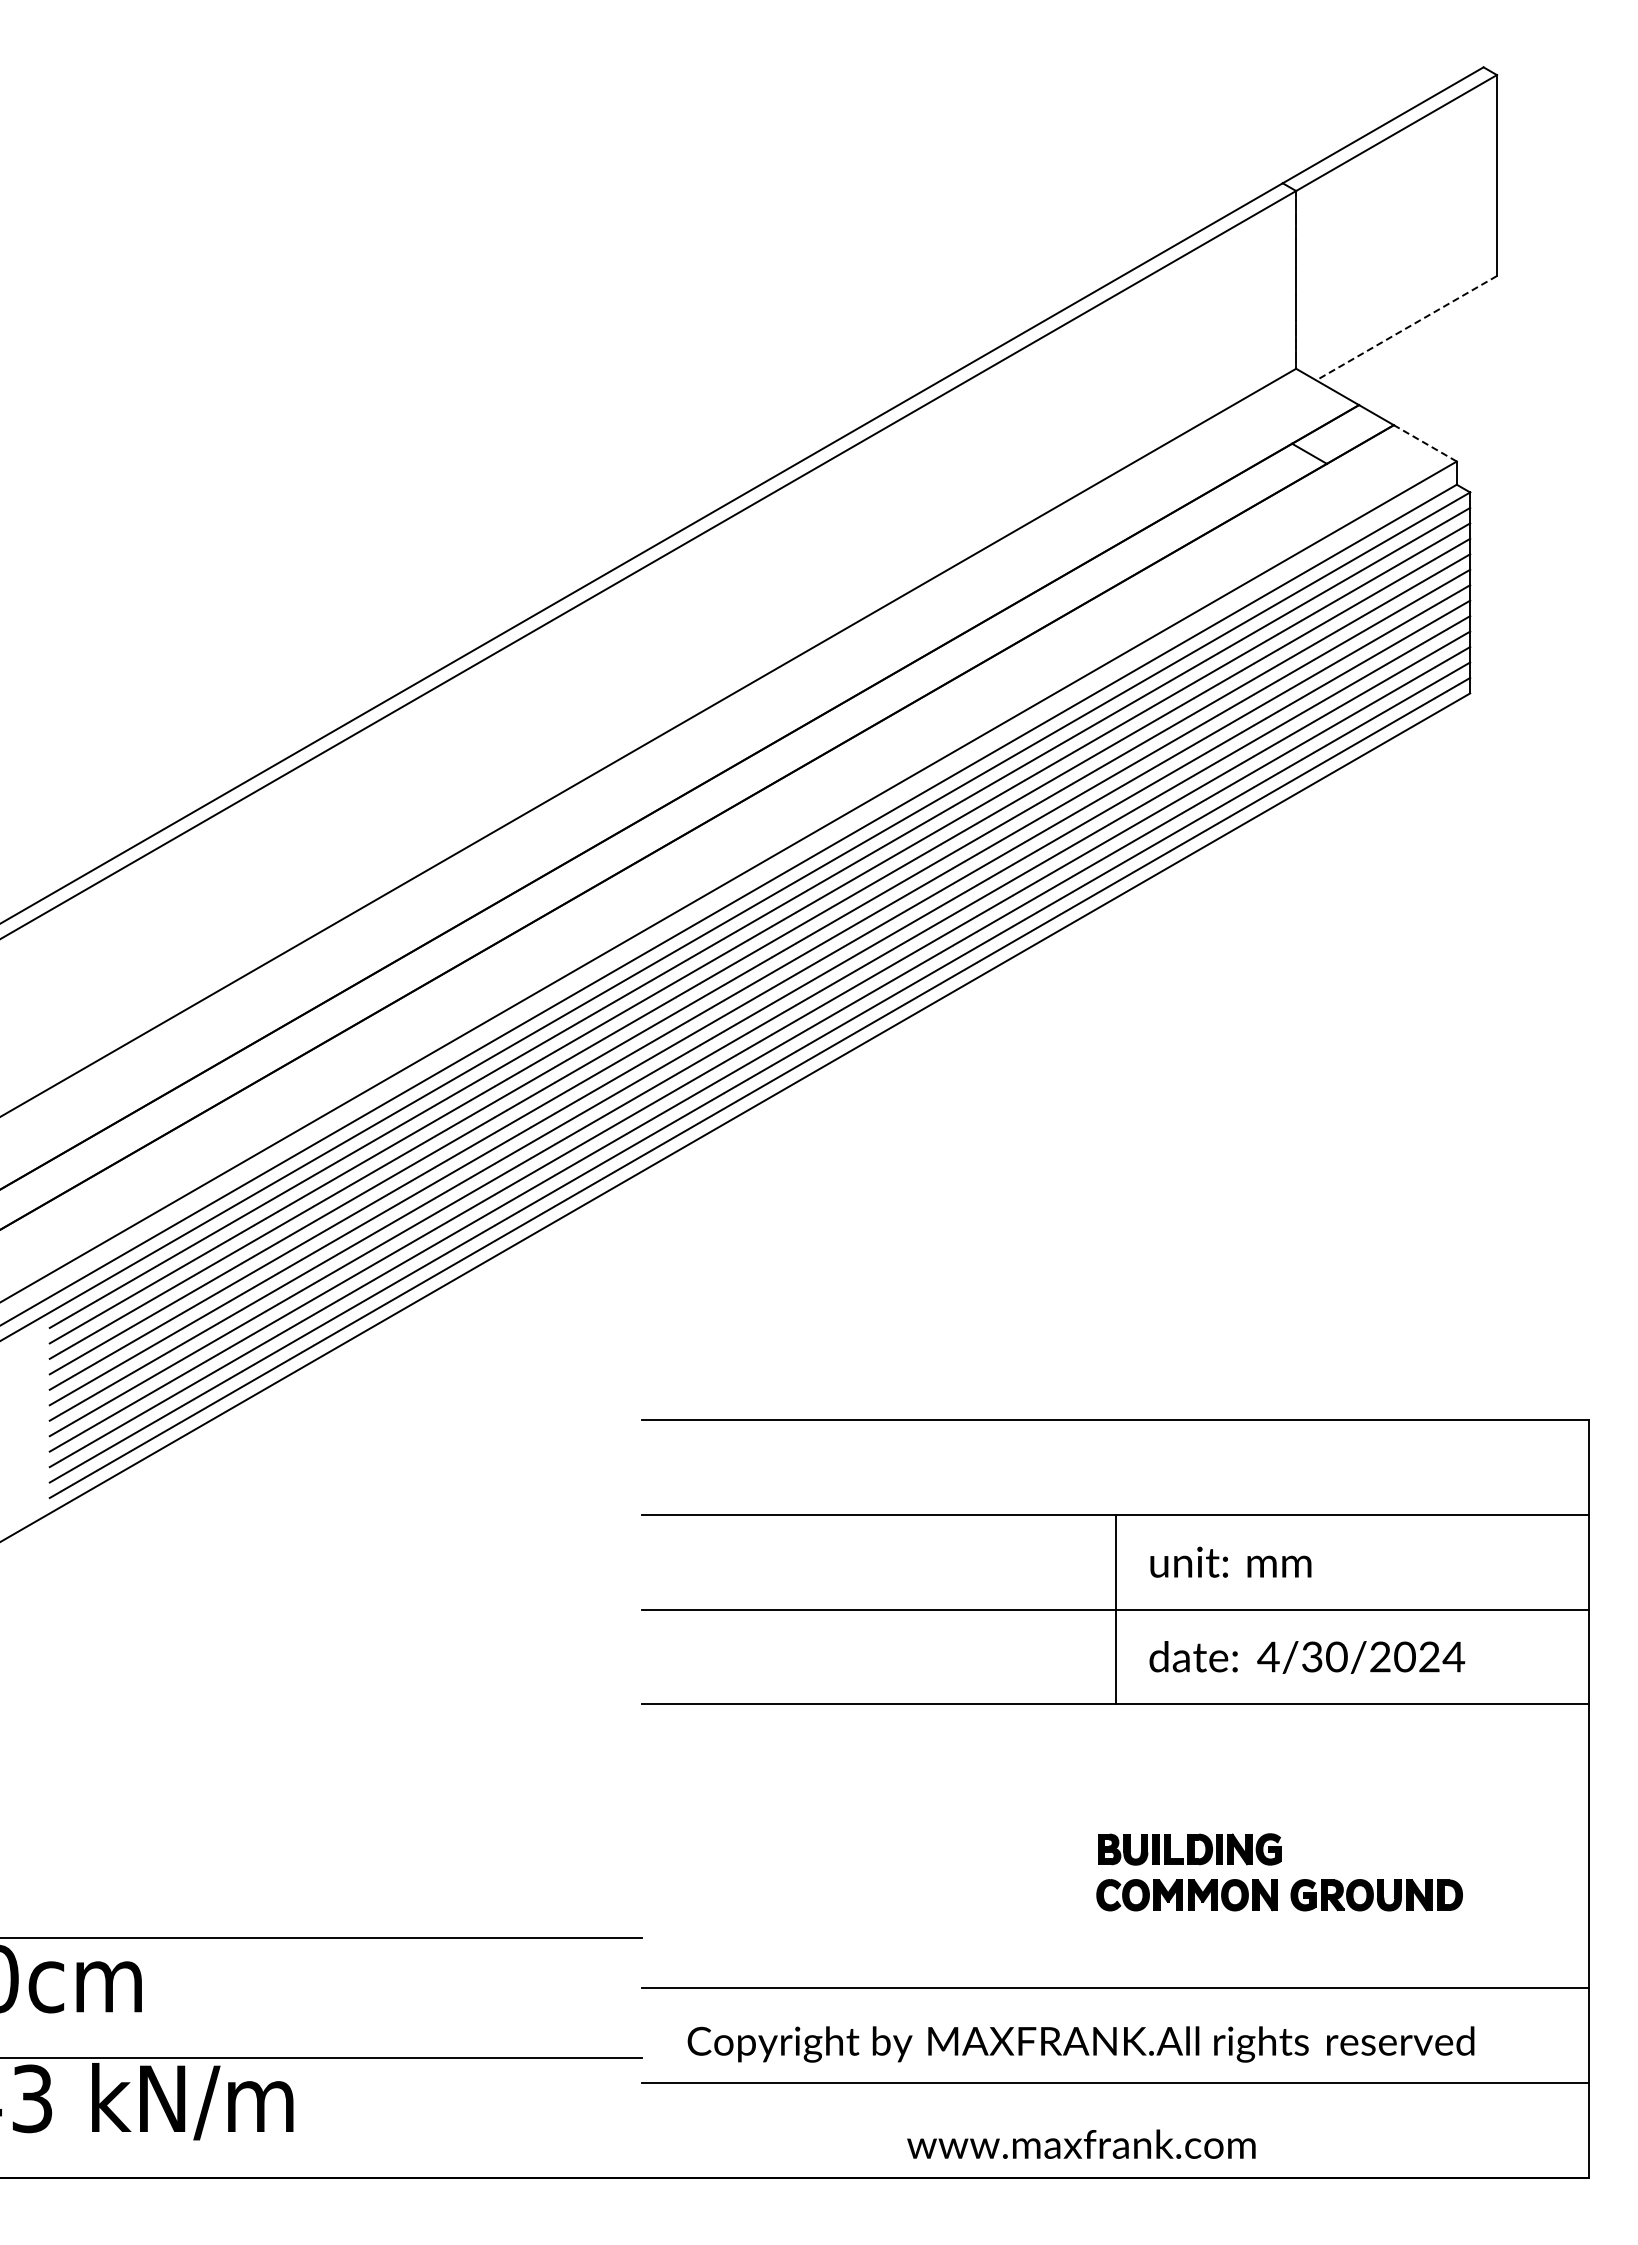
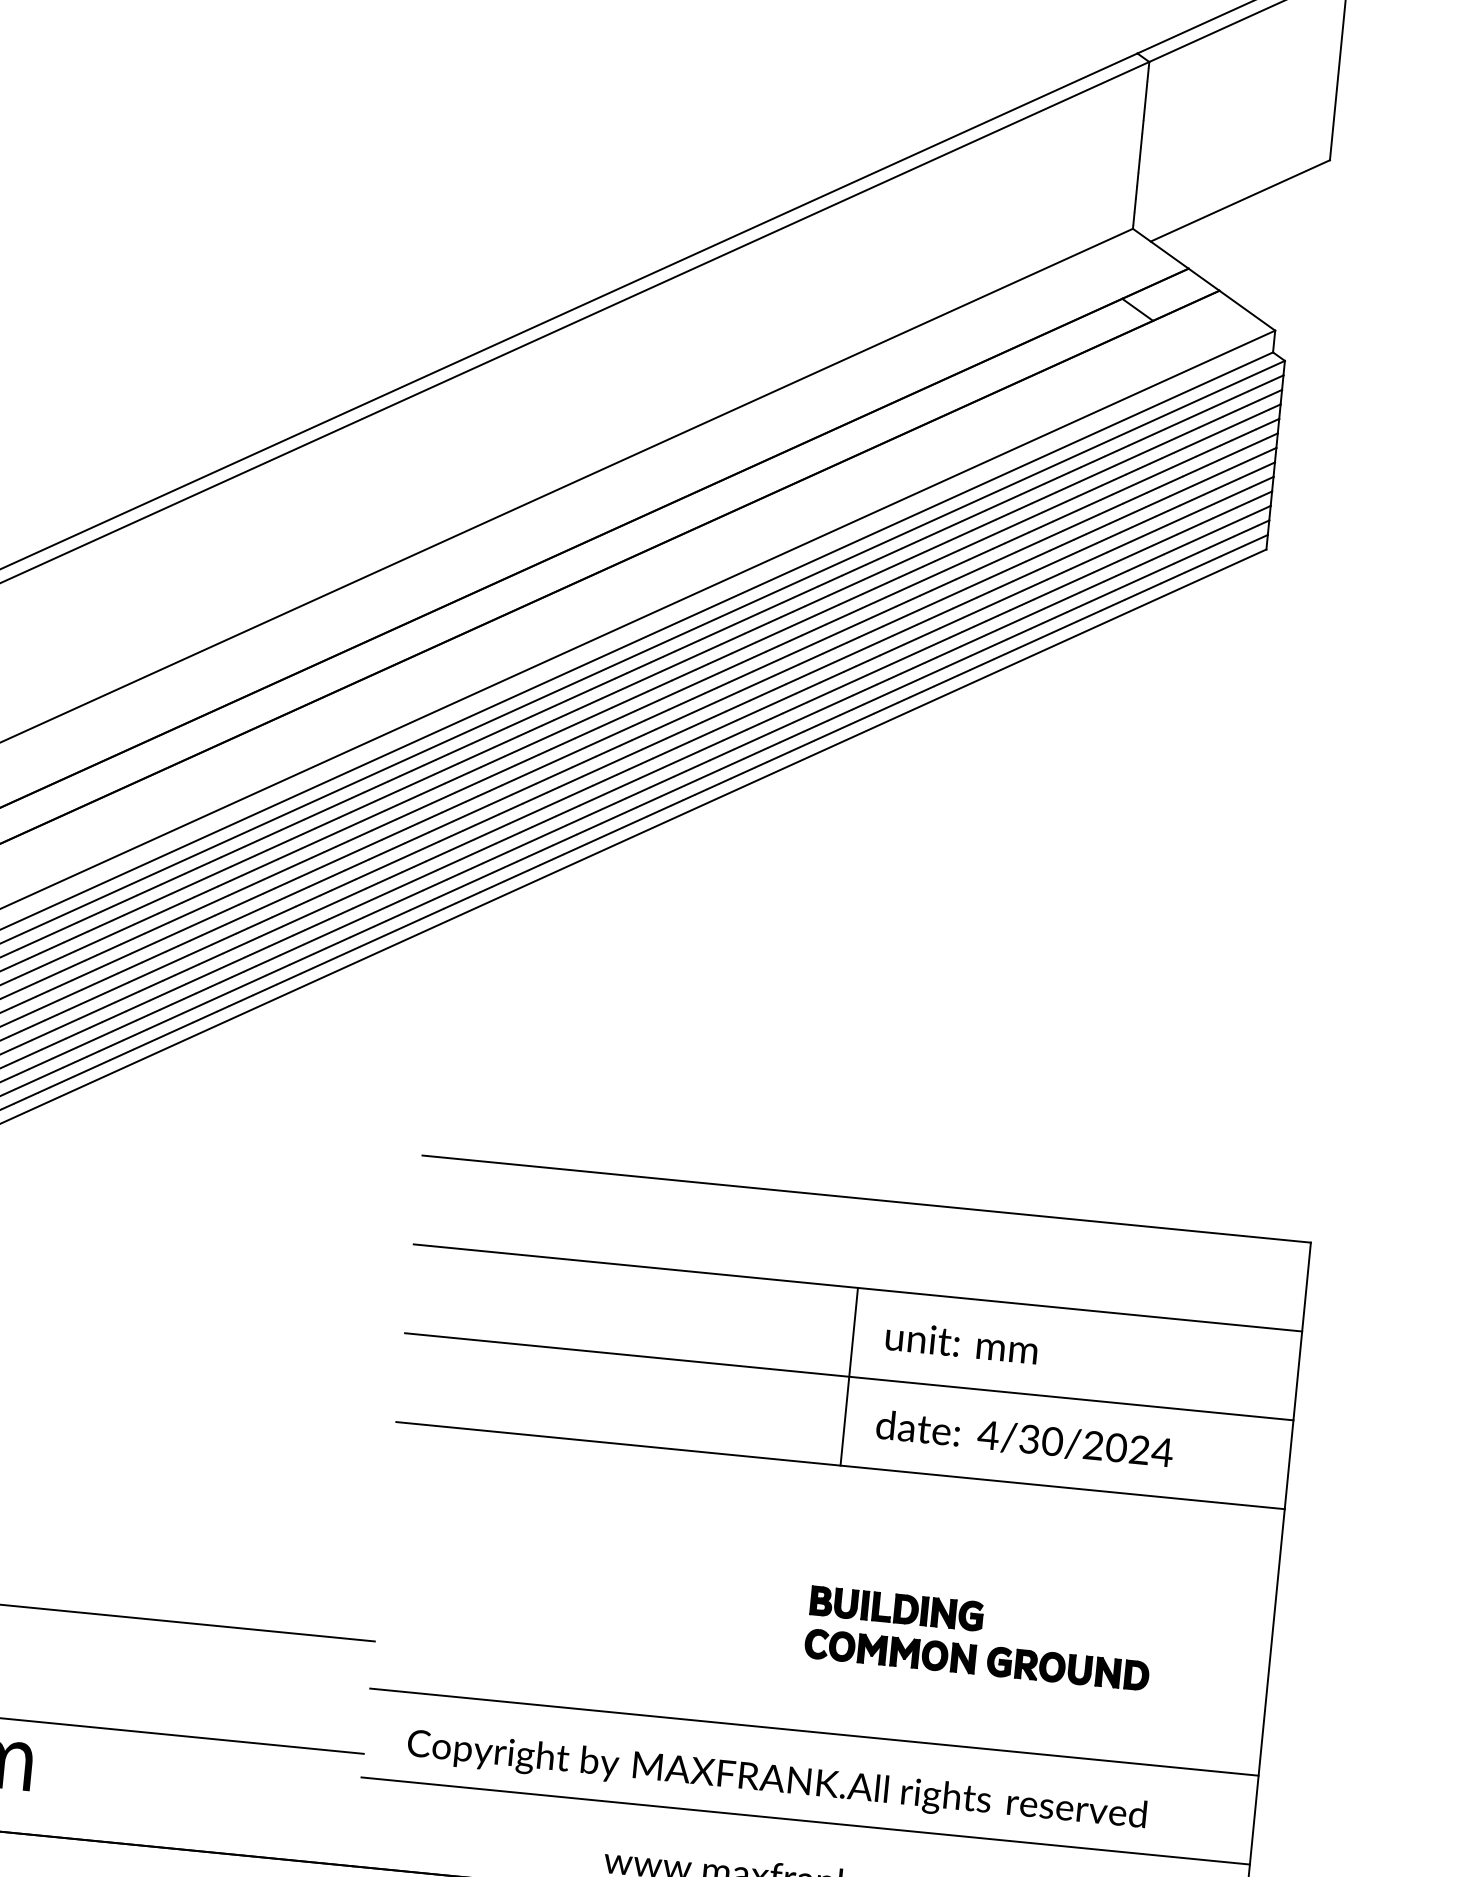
line: (1406, 328) -> (1240, 201), dashed -> solid
line: (1424, 443) -> (1246, 310), dashed -> solid

